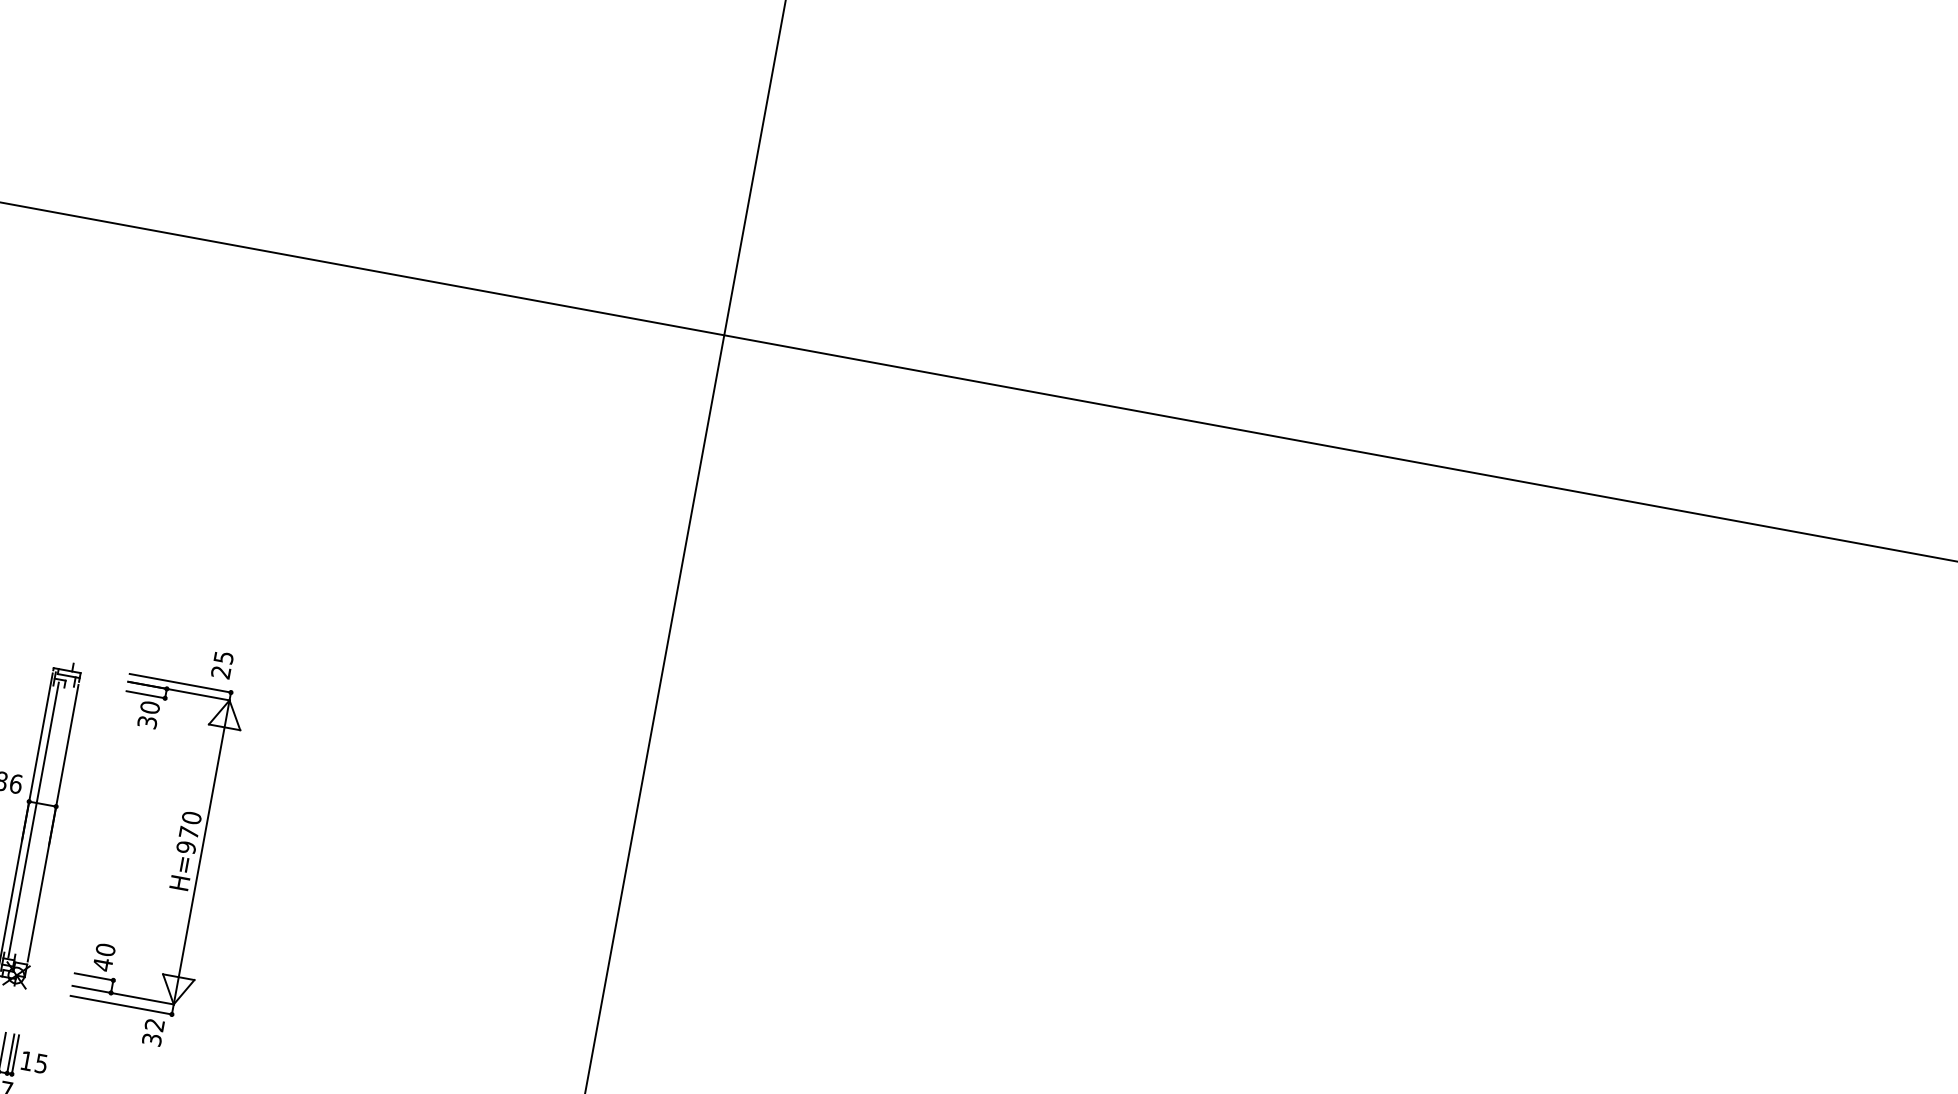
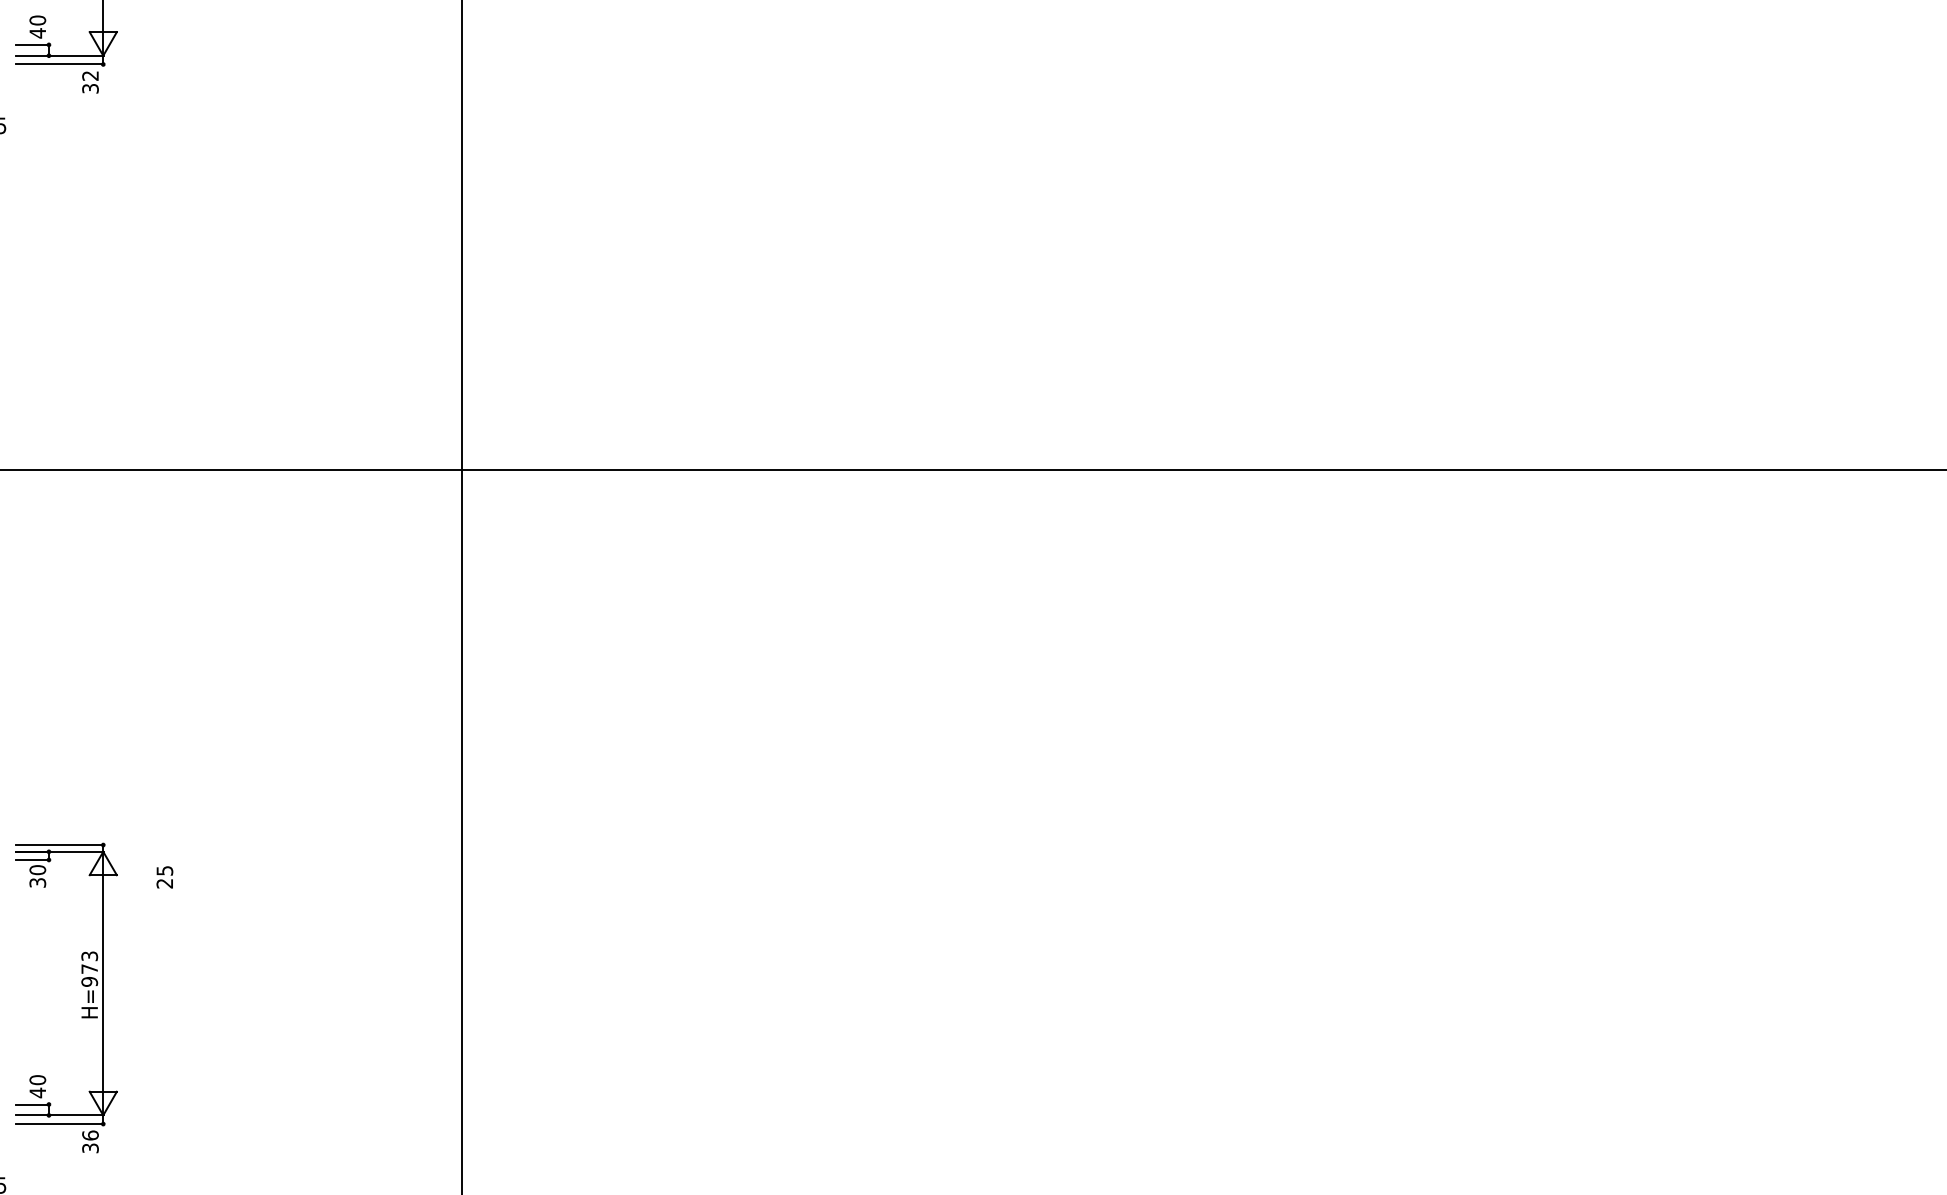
text: (221, 665) -> (164, 877), moved
text: (191, 818) -> (89, 956), H=970 -> H=973
text: (154, 1024) -> (90, 1135), 32 -> 36

